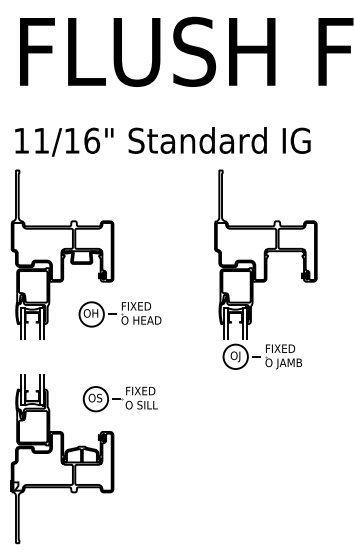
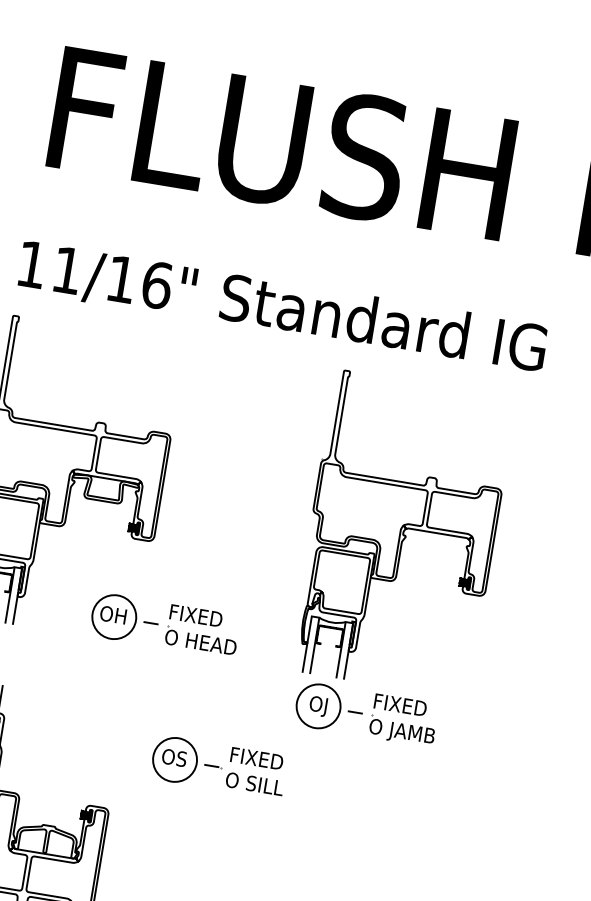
part: (265, 269) -> (397, 559), moved
part: (119, 314) -> (163, 625), moved
part: (119, 399) -> (216, 767), moved

